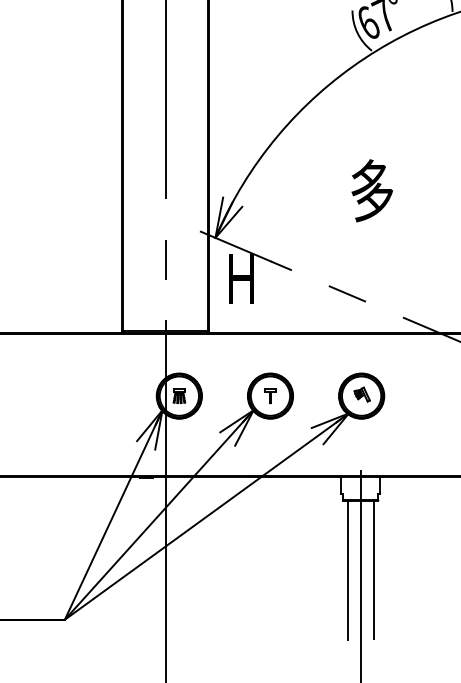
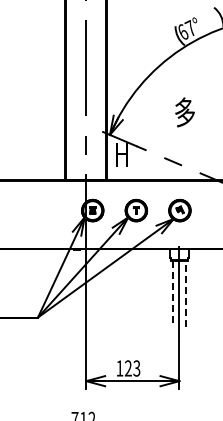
line: (373, 569) -> (185, 293), solid -> dashed
line: (348, 571) -> (173, 294), solid -> dashed

